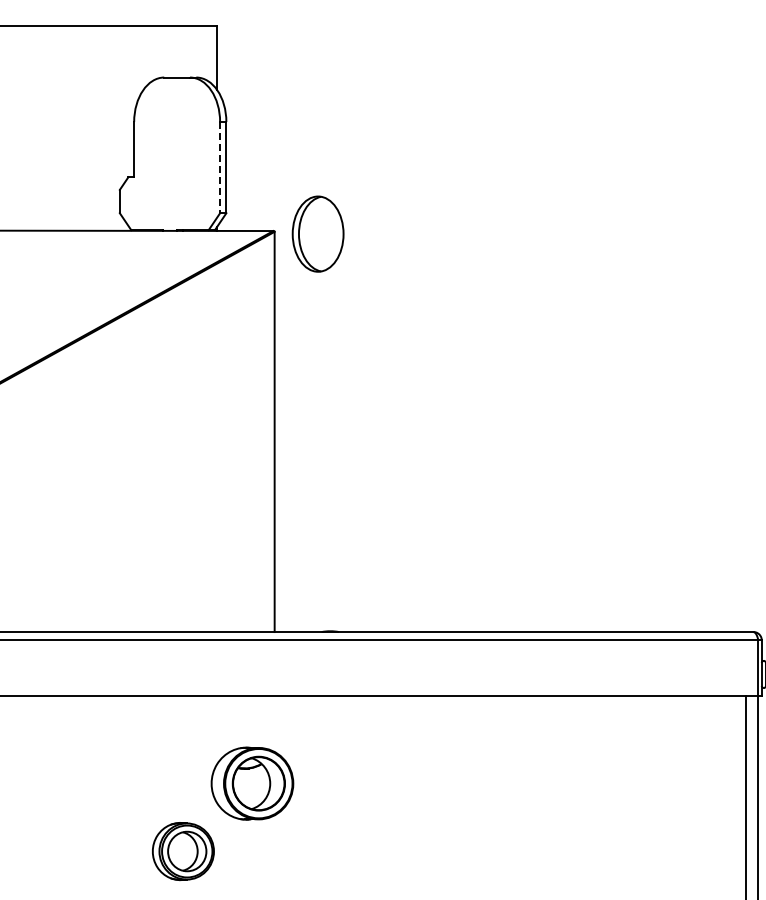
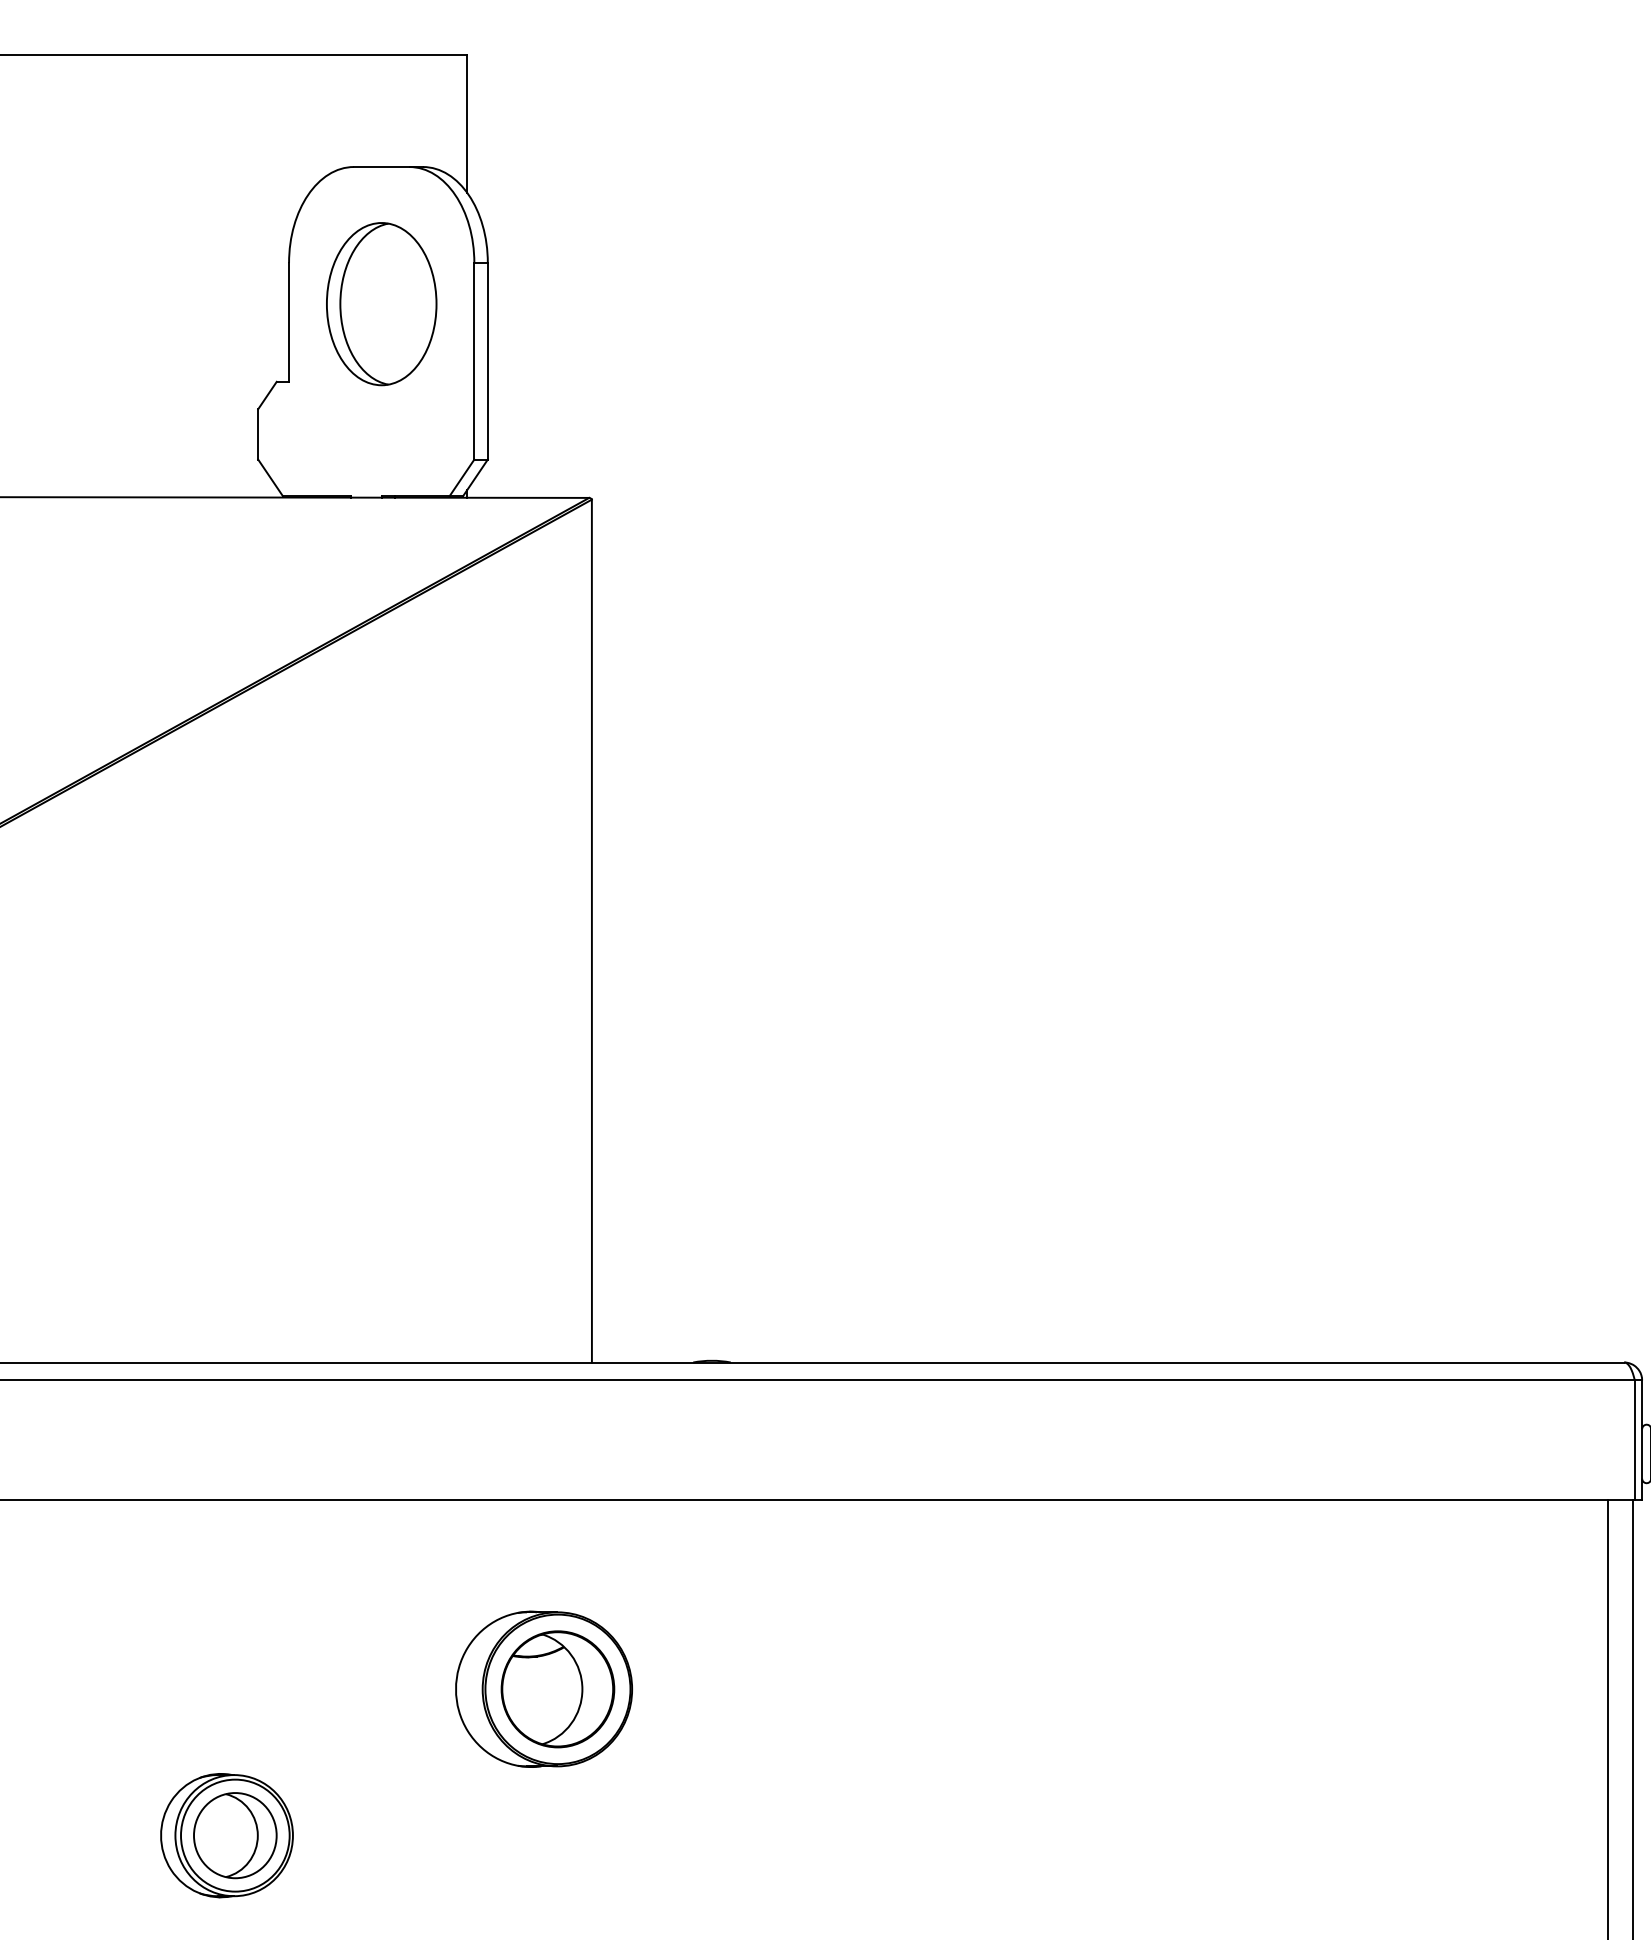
line: (220, 167) -> (475, 360), dashed -> solid
part: (317, 233) -> (380, 302), moved
part: (183, 851) -> (227, 1835), moved

